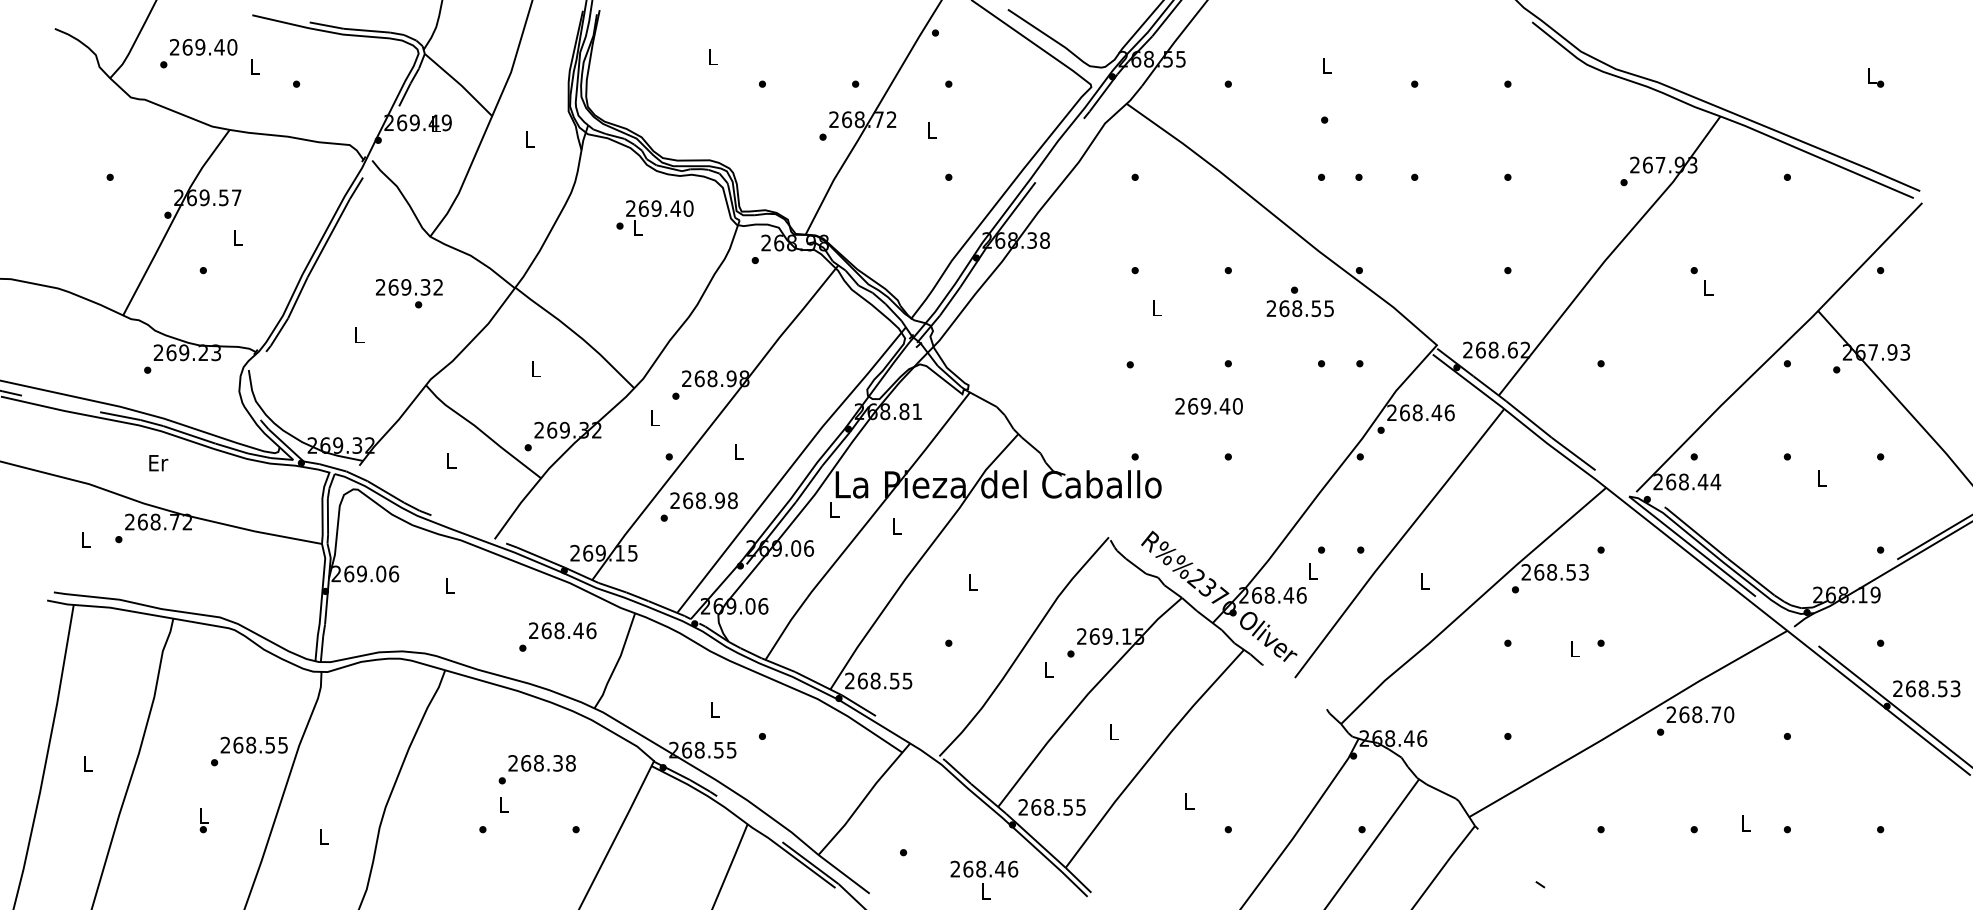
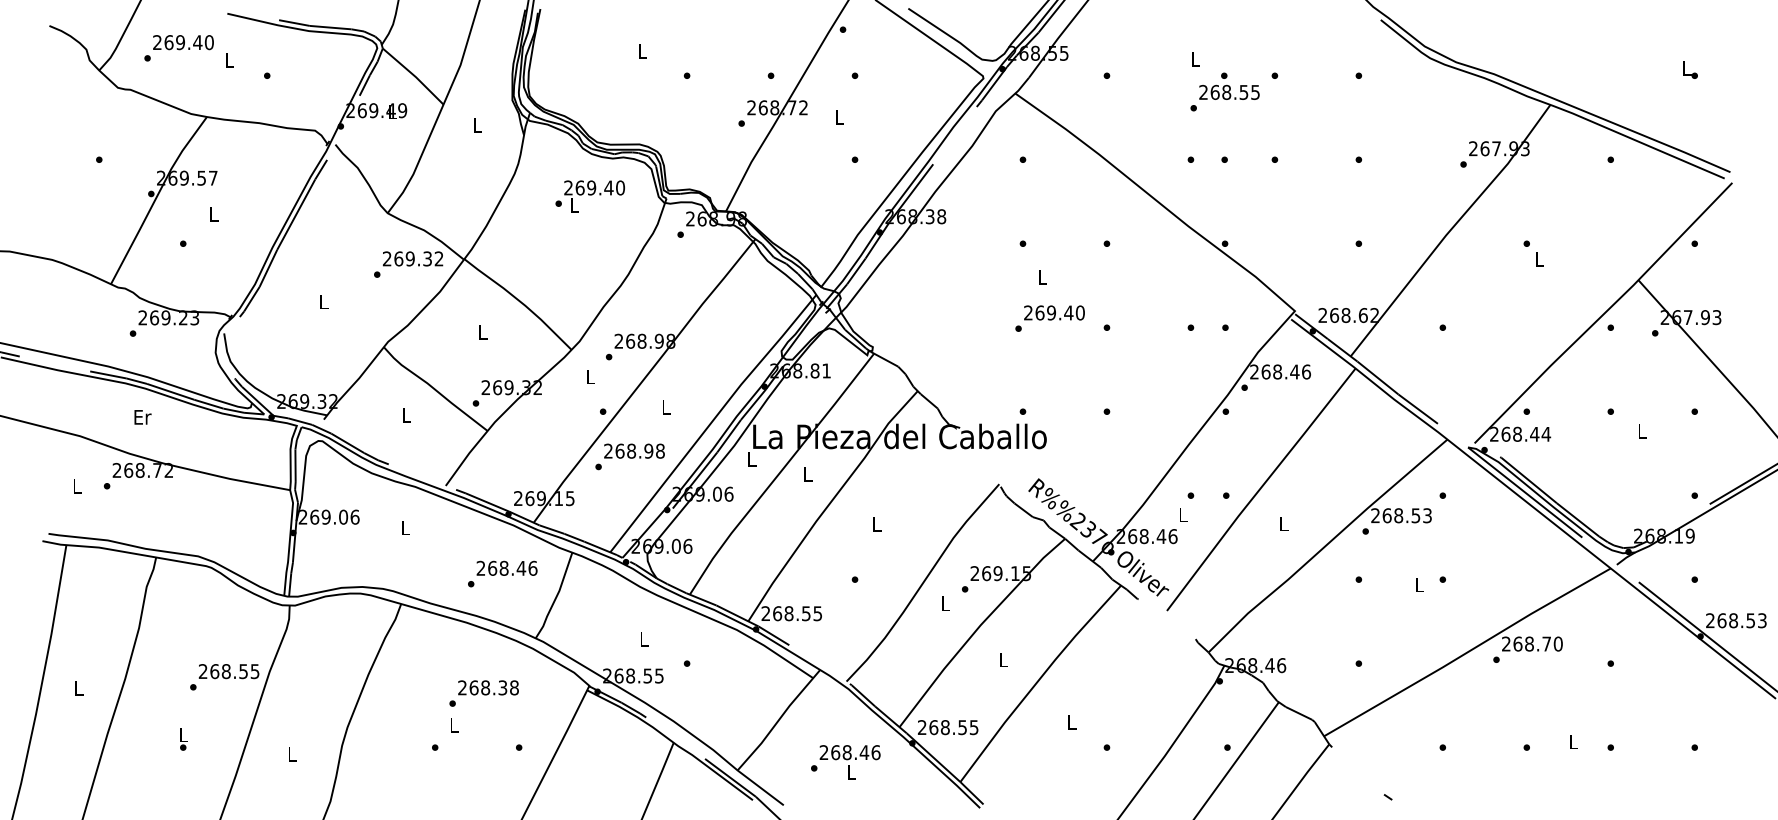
text: (409, 287) -> (413, 259), moved
text: (1299, 301) -> (1228, 86), moved
text: (1208, 406) -> (1053, 313), moved
text: (984, 879) -> (850, 761), moved

